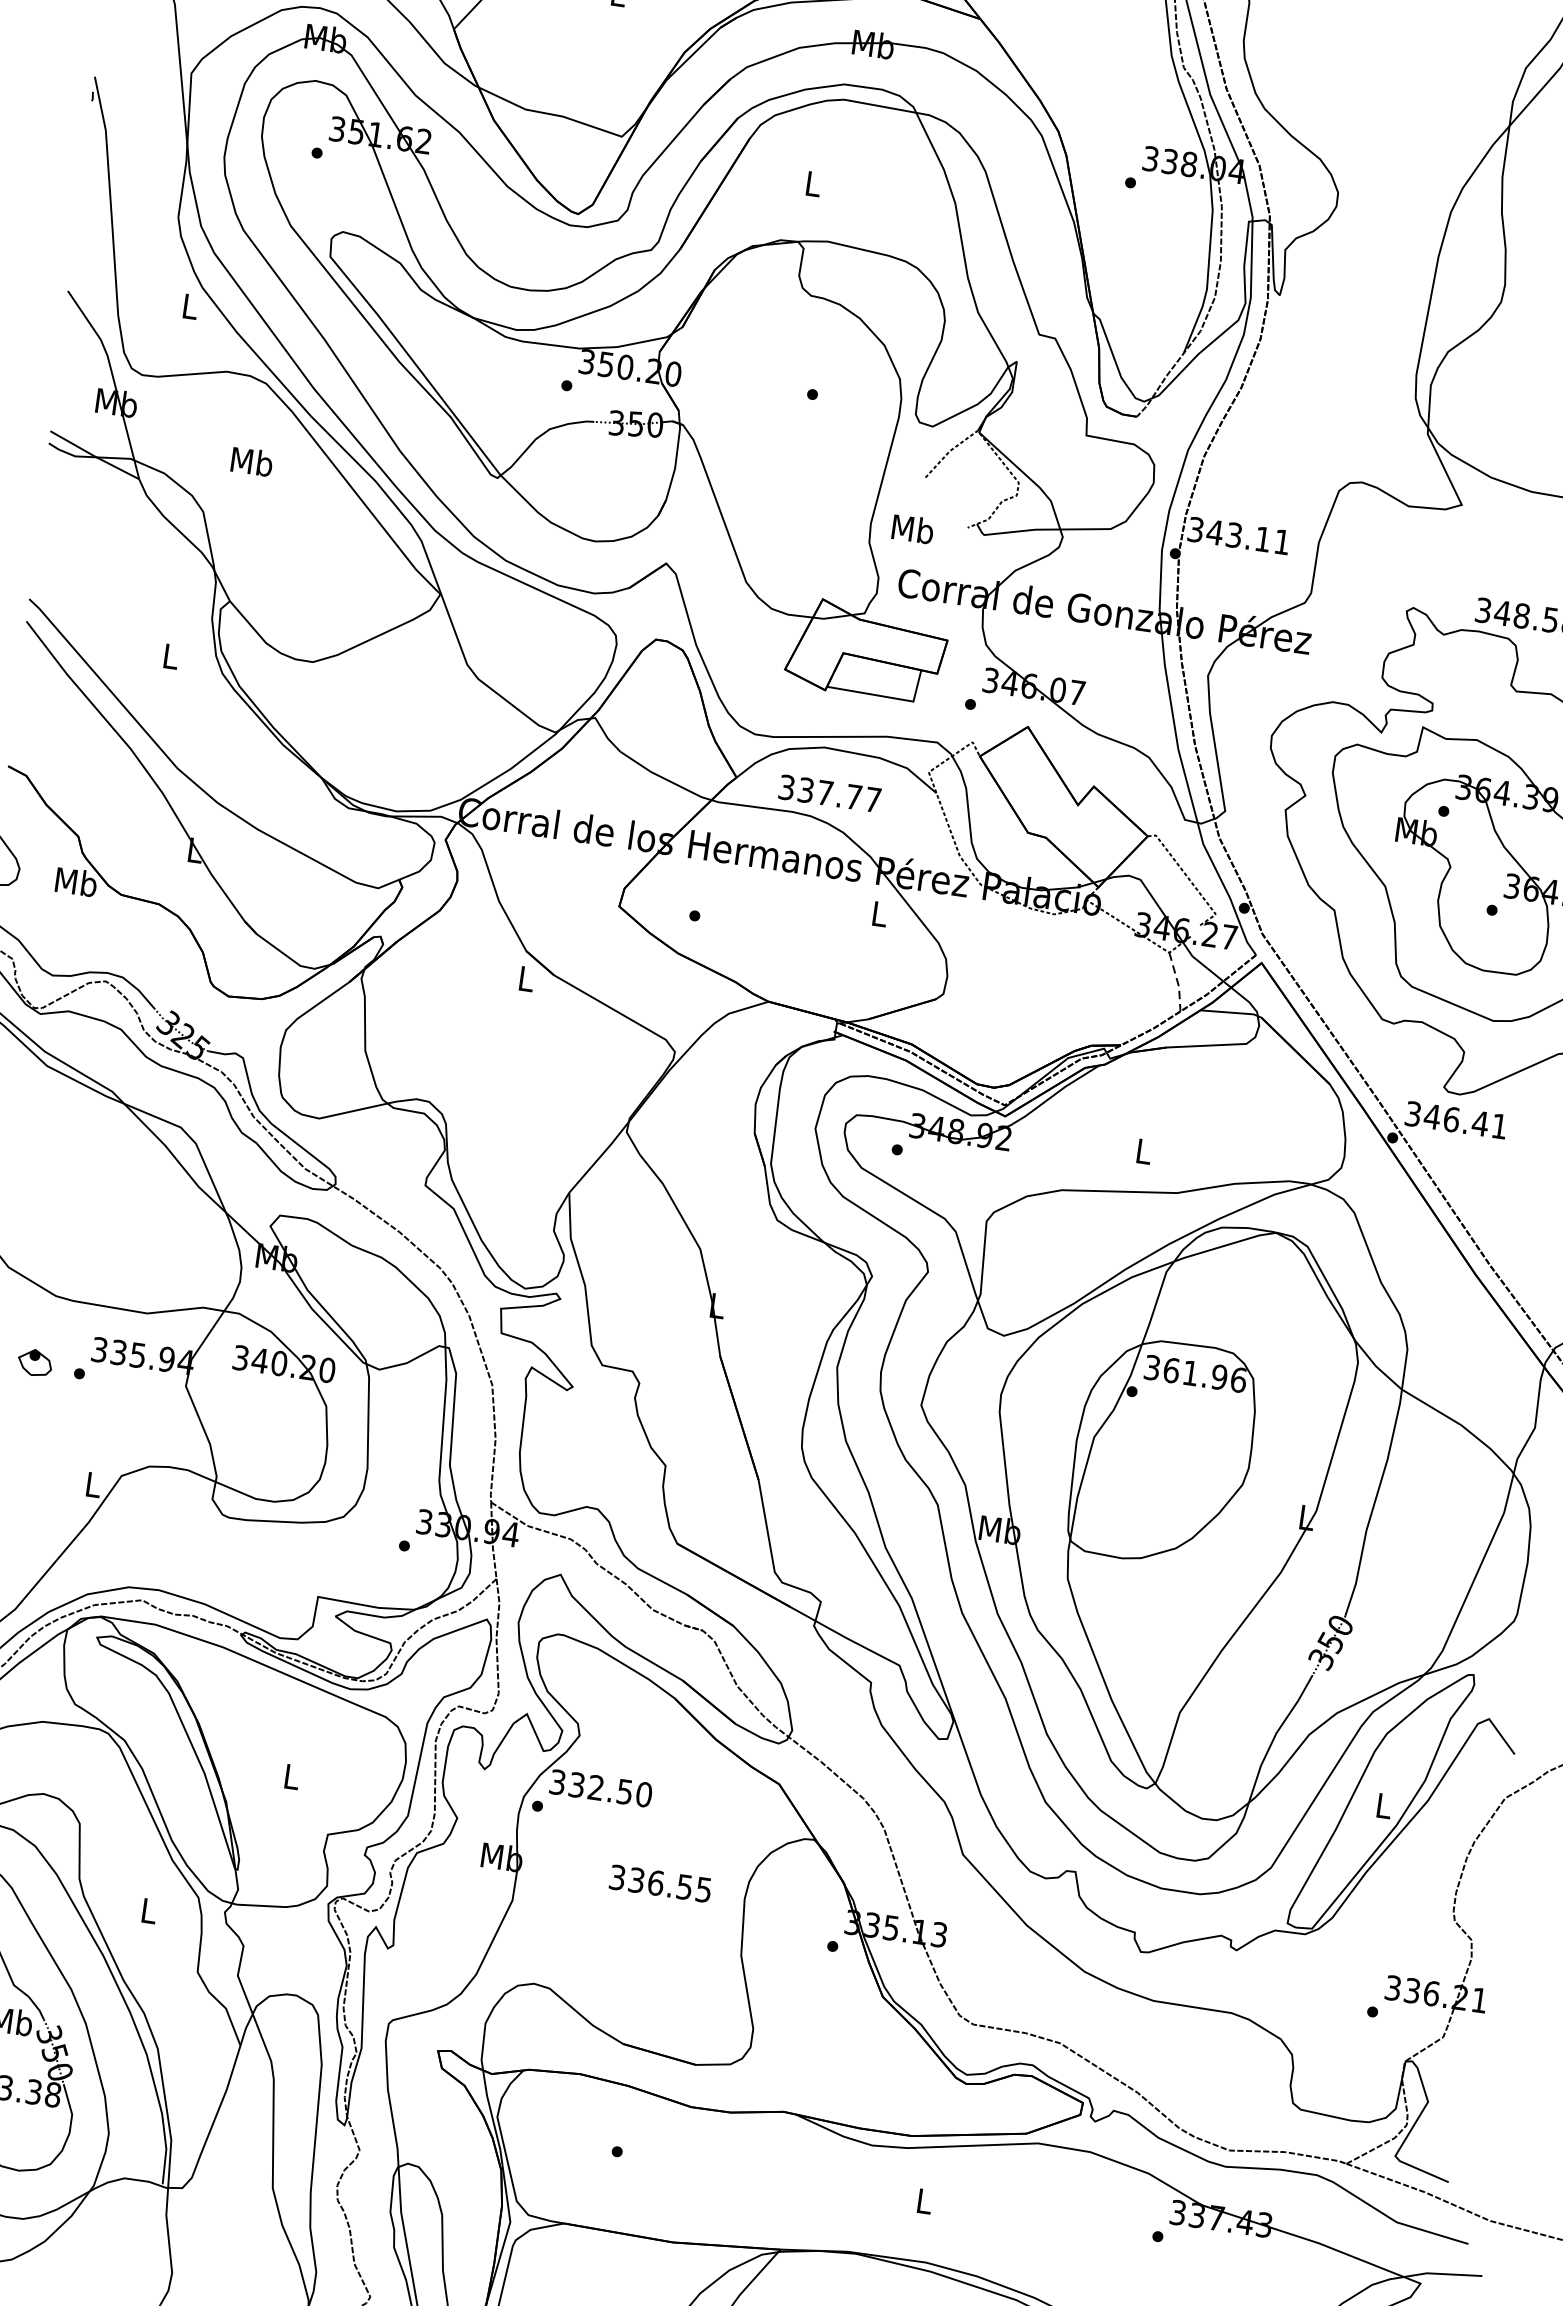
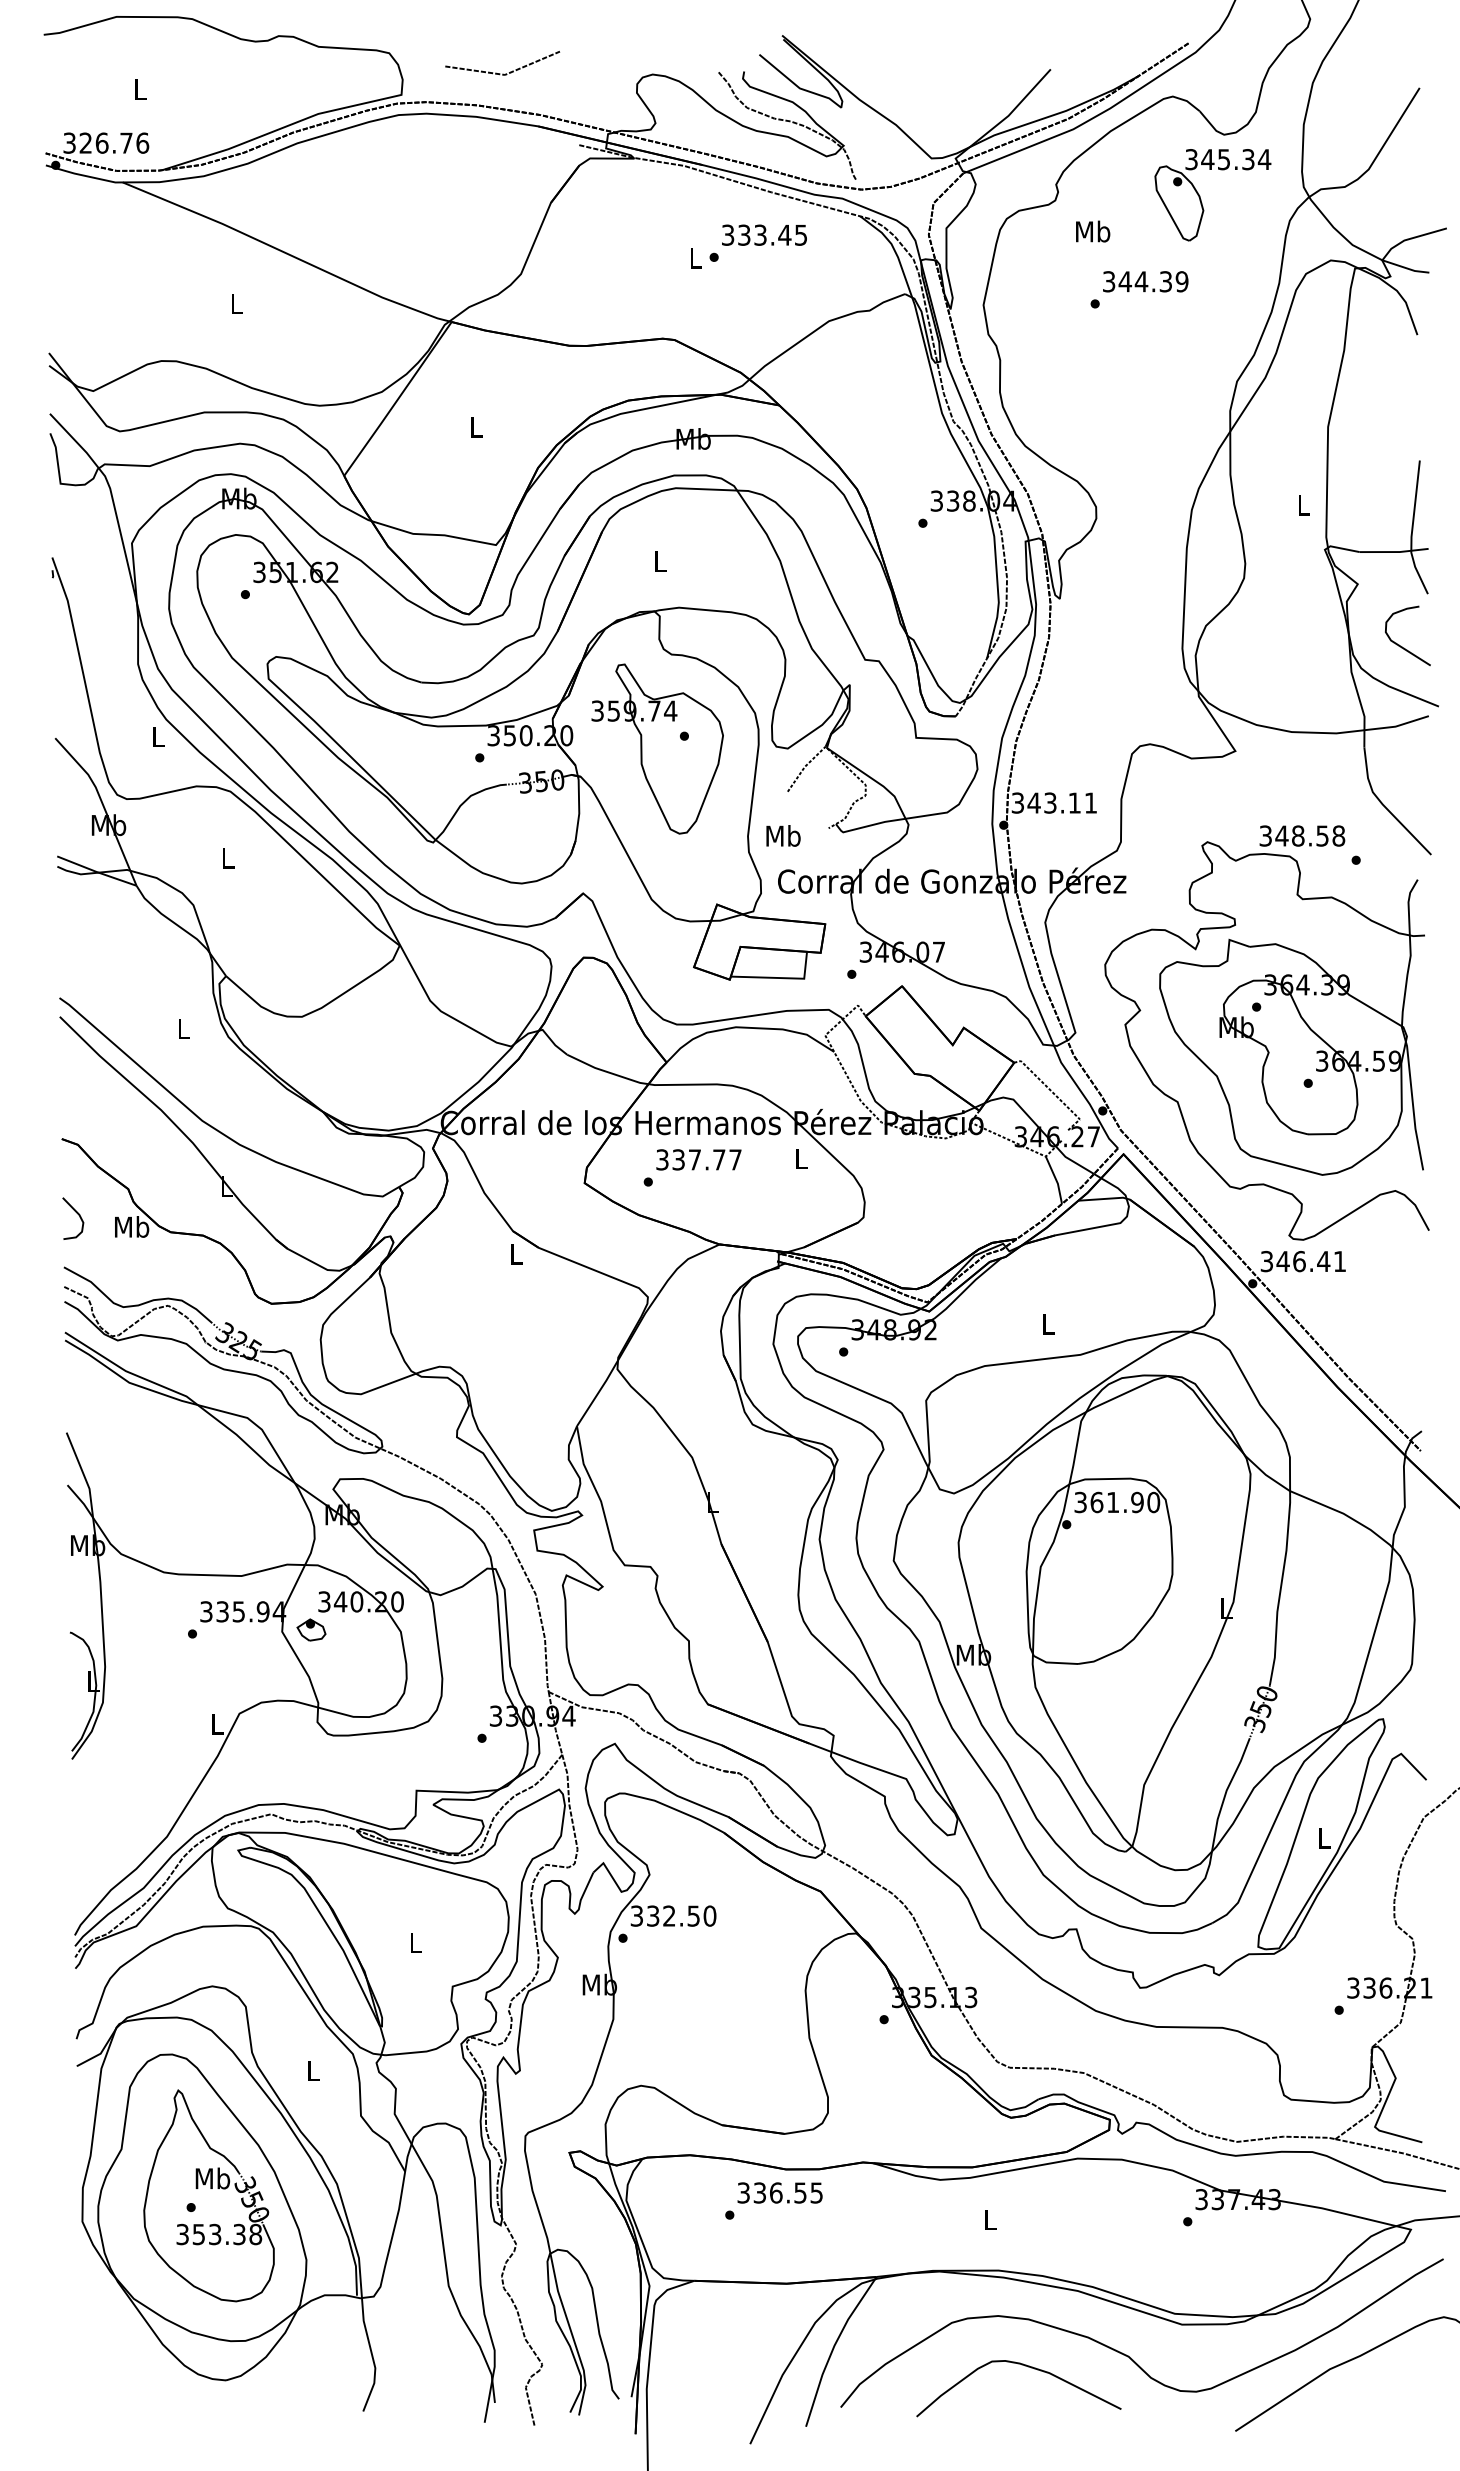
part: (778, 404) -> (657, 748), added
text: (252, 461) -> (228, 857), Mb -> L
text: (829, 793) -> (698, 1159), moved
line: (1177, 982) -> (1056, 1180), dashed -> solid
part: (35, 1362) -> (311, 1629), moved
text: (1238, 1378) -> (1153, 1501), 361.96 -> 361.90
text: (659, 1883) -> (779, 2192), moved

